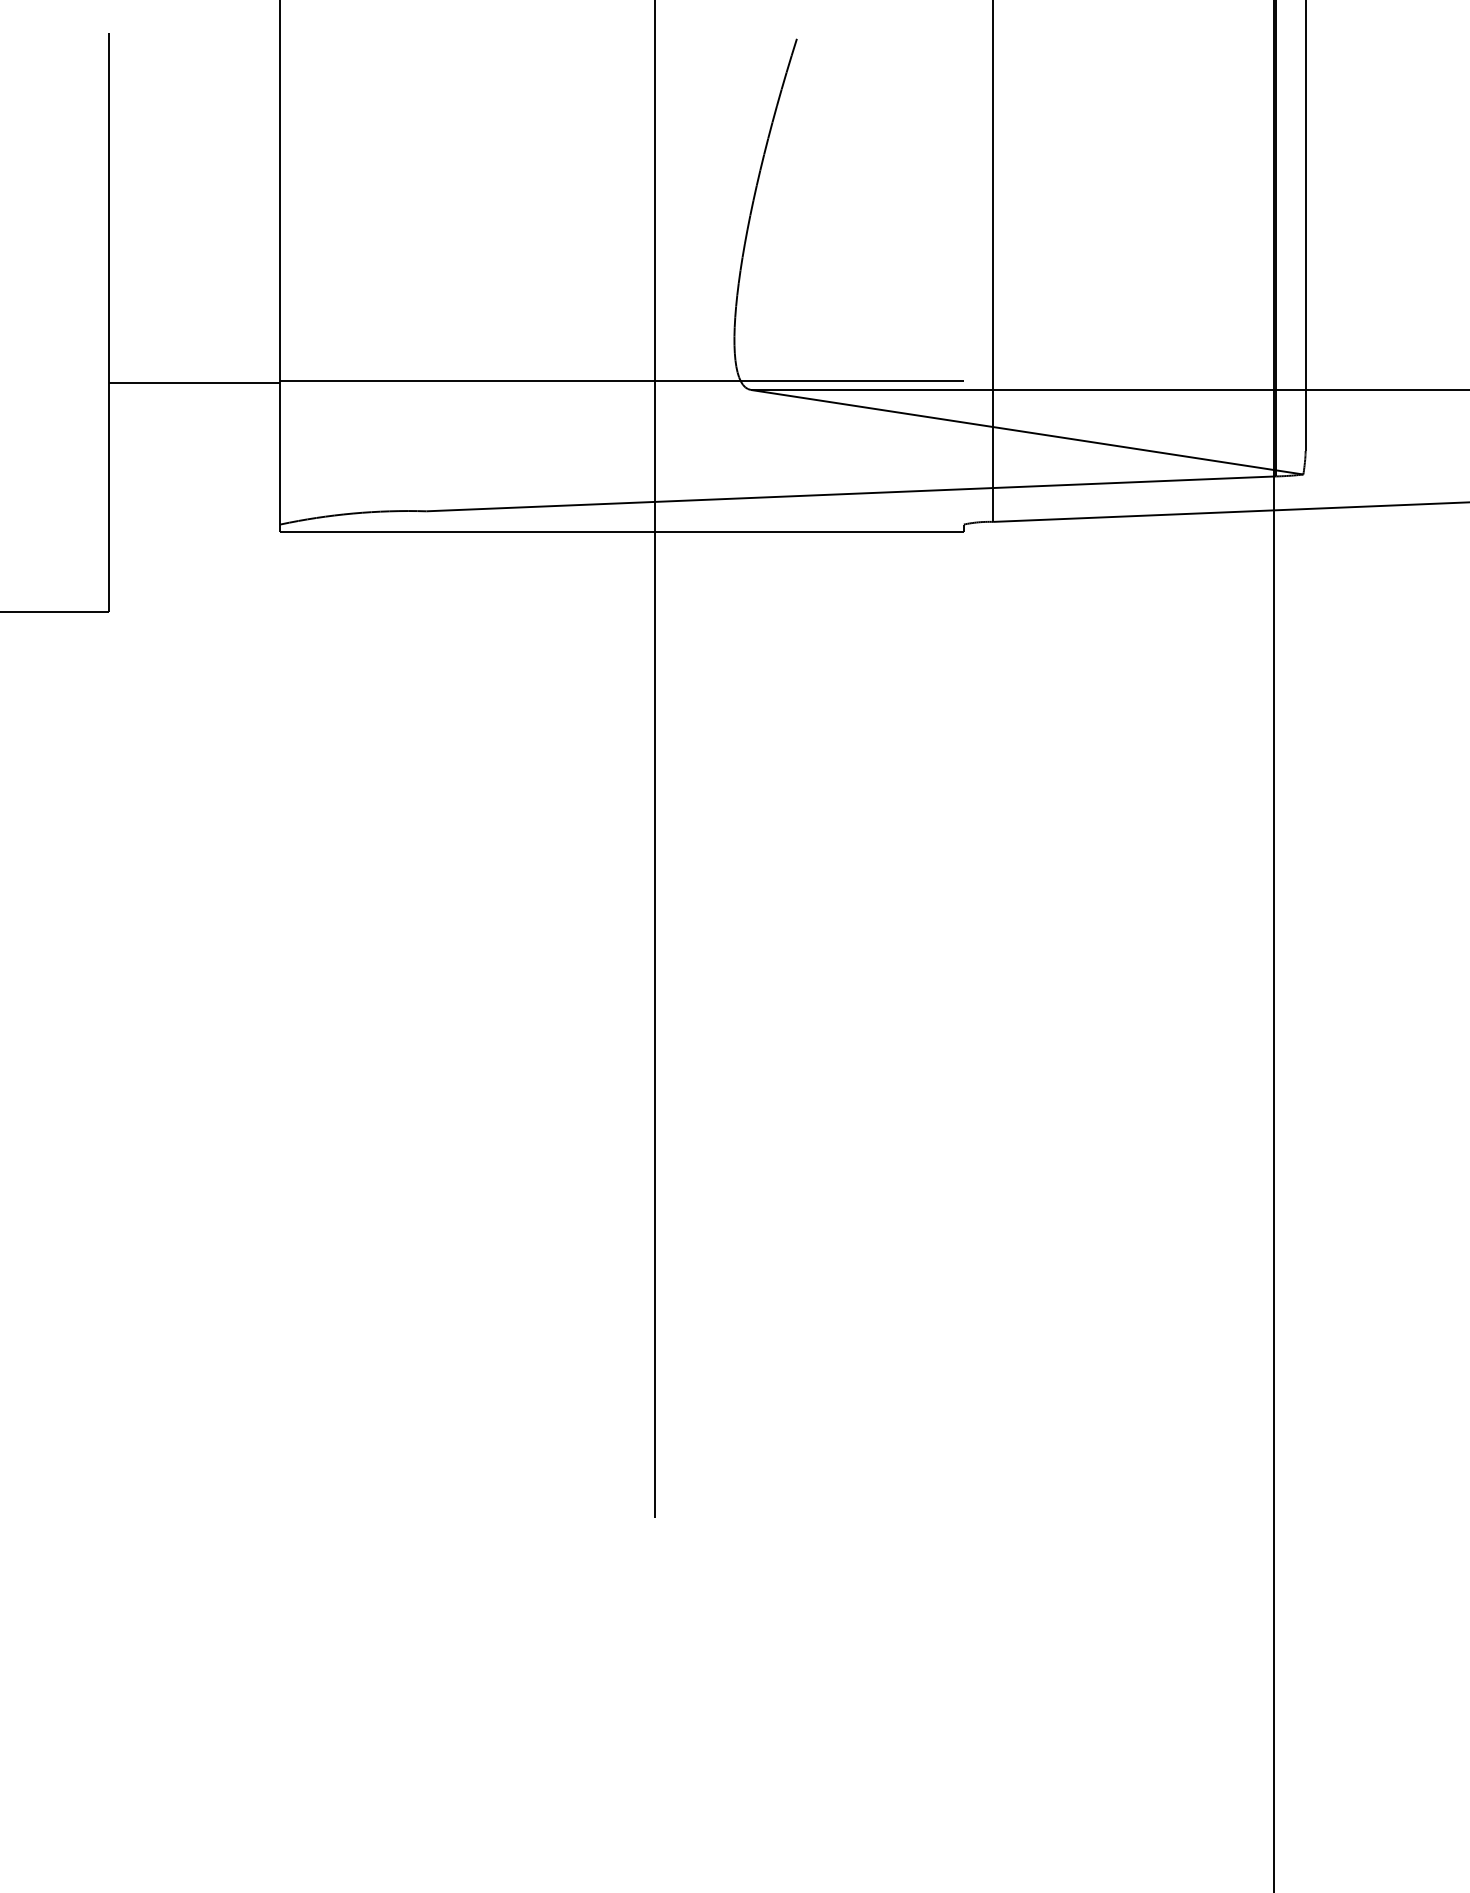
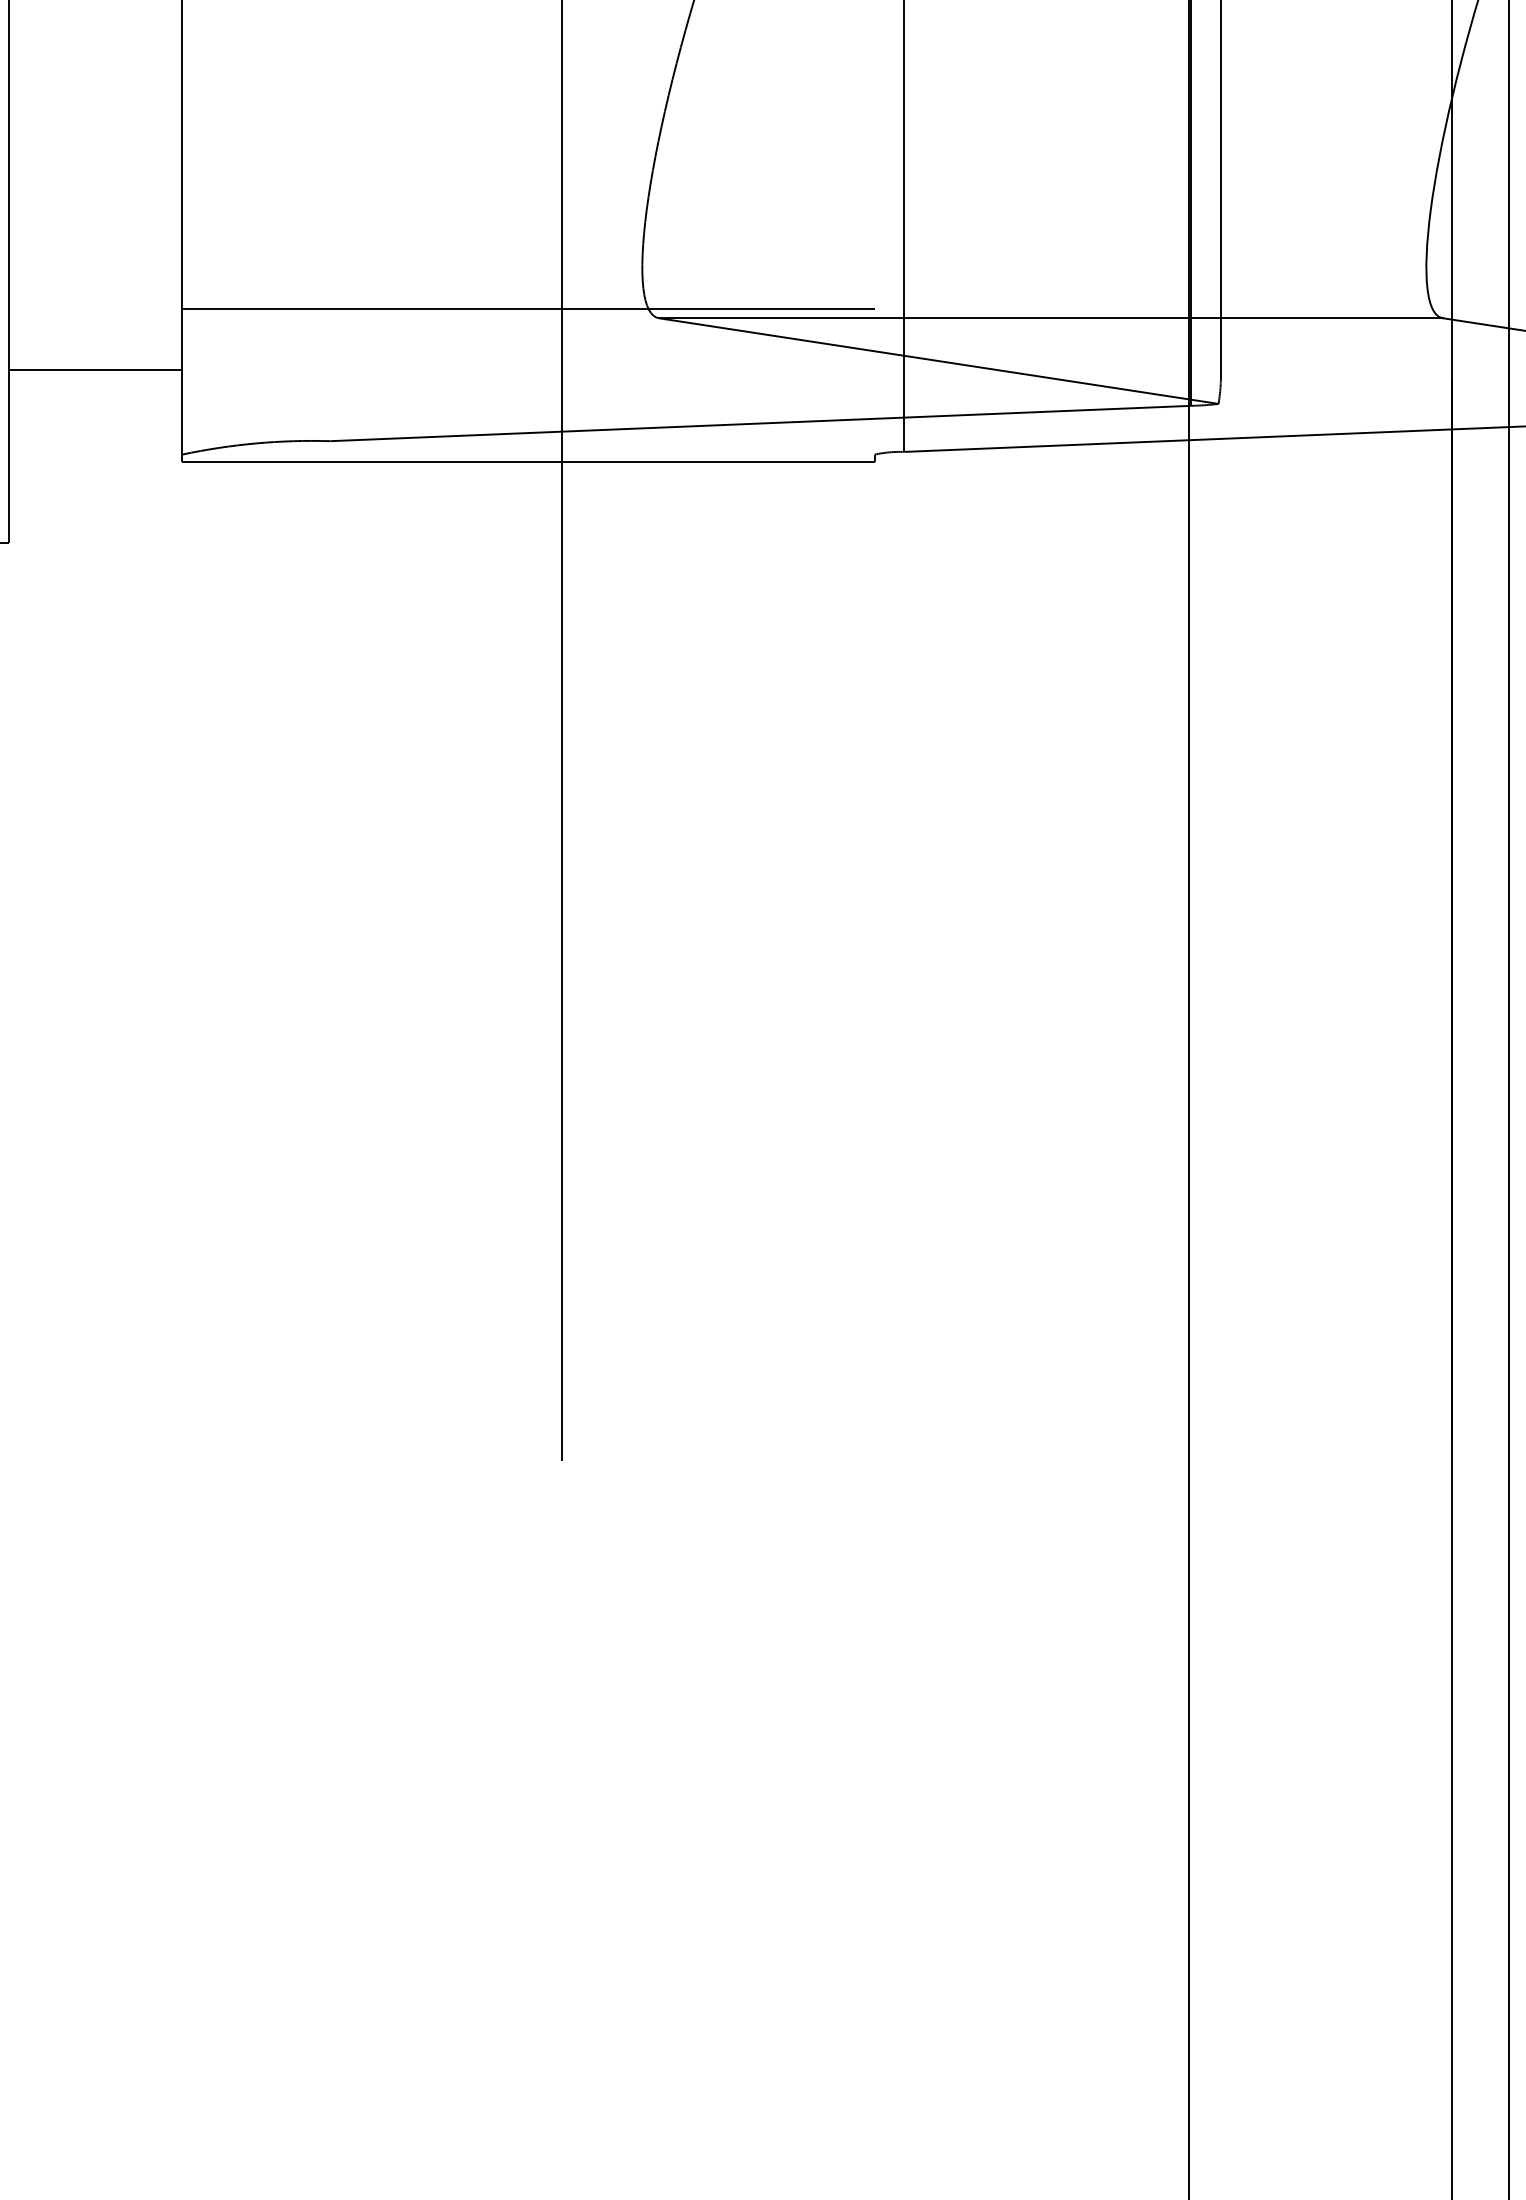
line: (194, 383) -> (95, 369), moved

